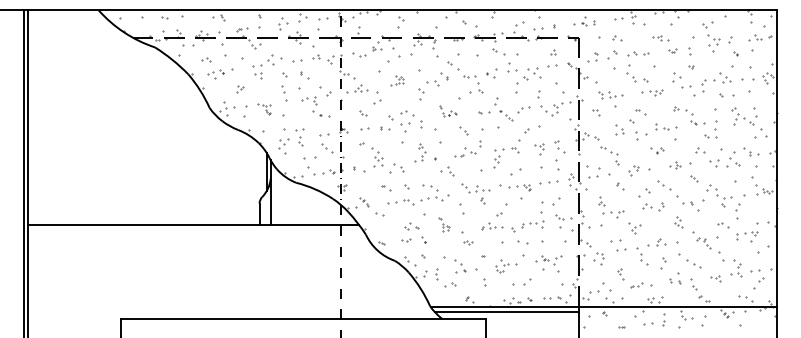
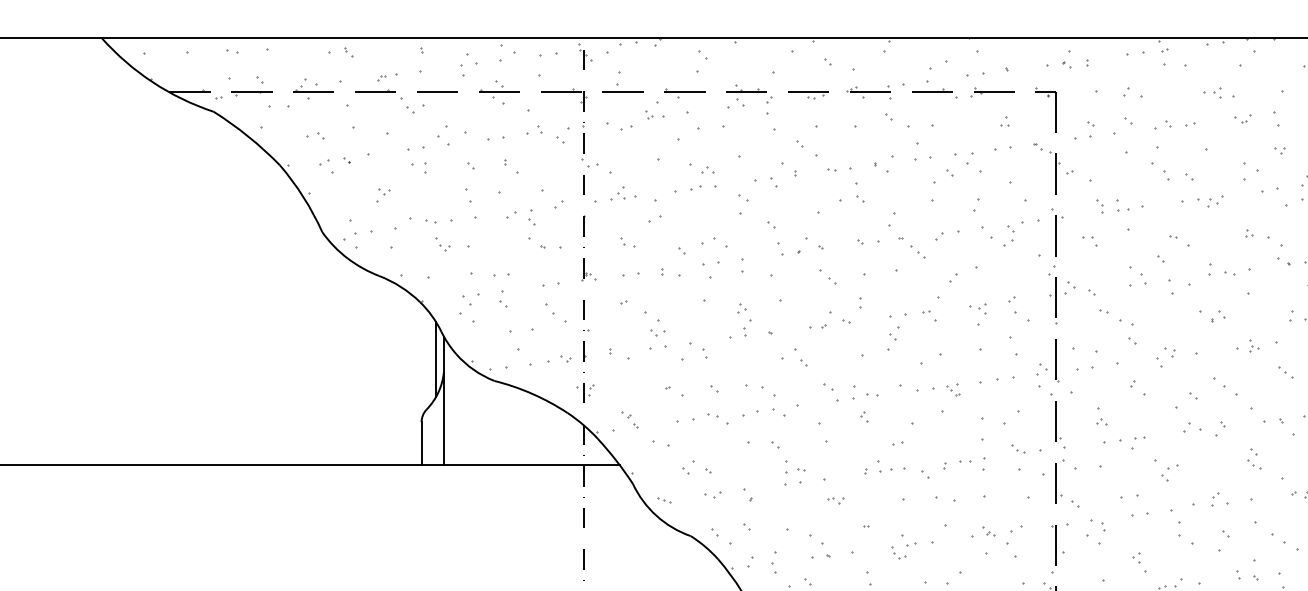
part: (397, 80) -> (695, 177), size x1.67
part: (264, 109) -> (431, 235), size x1.67
part: (447, 111) -> (795, 239), size x1.67
part: (444, 224) -> (789, 463), size x1.67
part: (411, 226) -> (695, 467), moved

